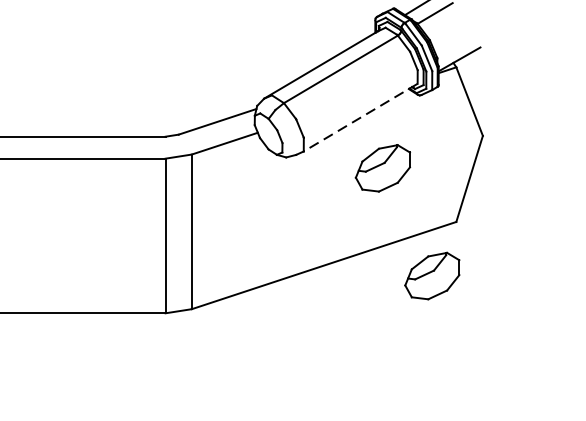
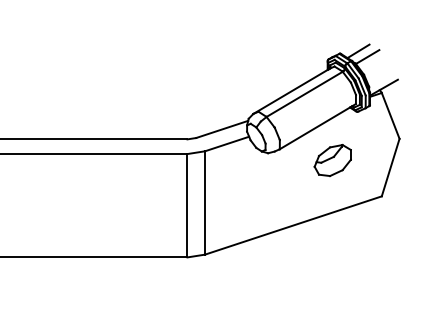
line: (360, 117) -> (317, 126), dashed -> solid
part: (431, 276) -> (365, 232), removed

